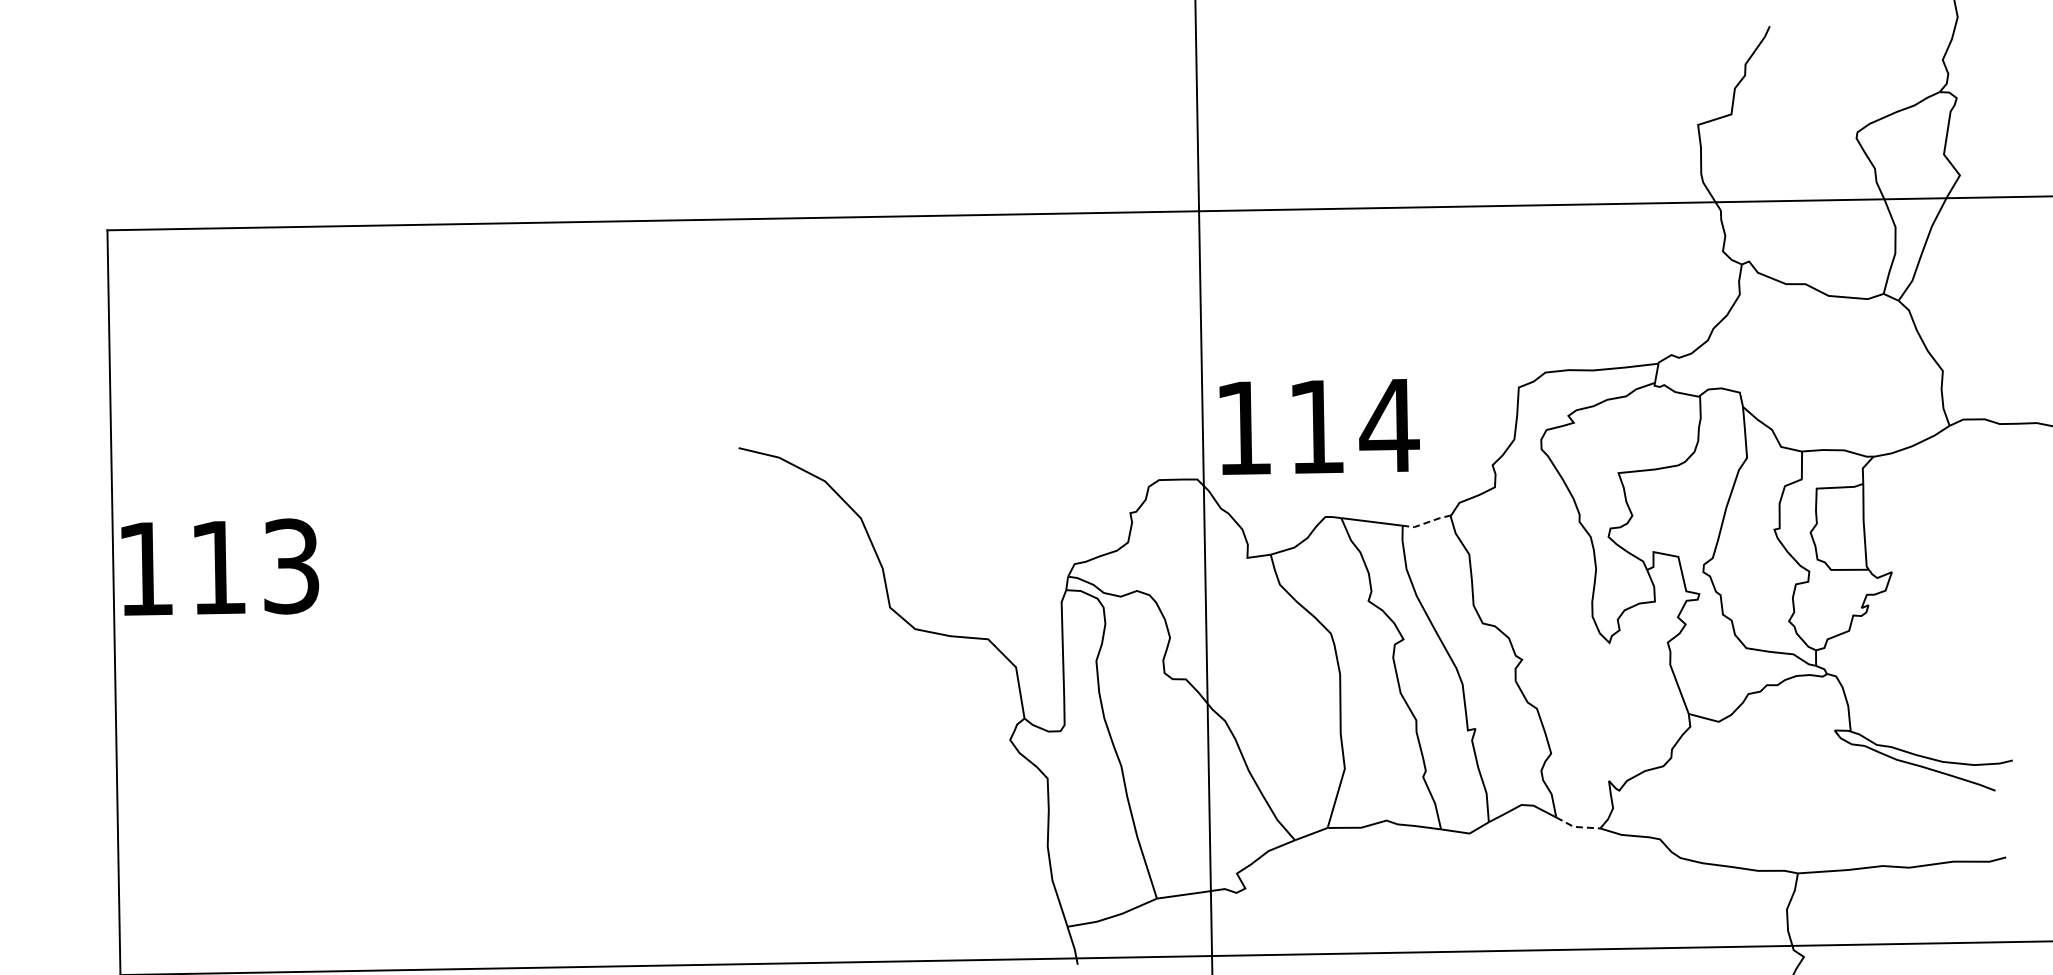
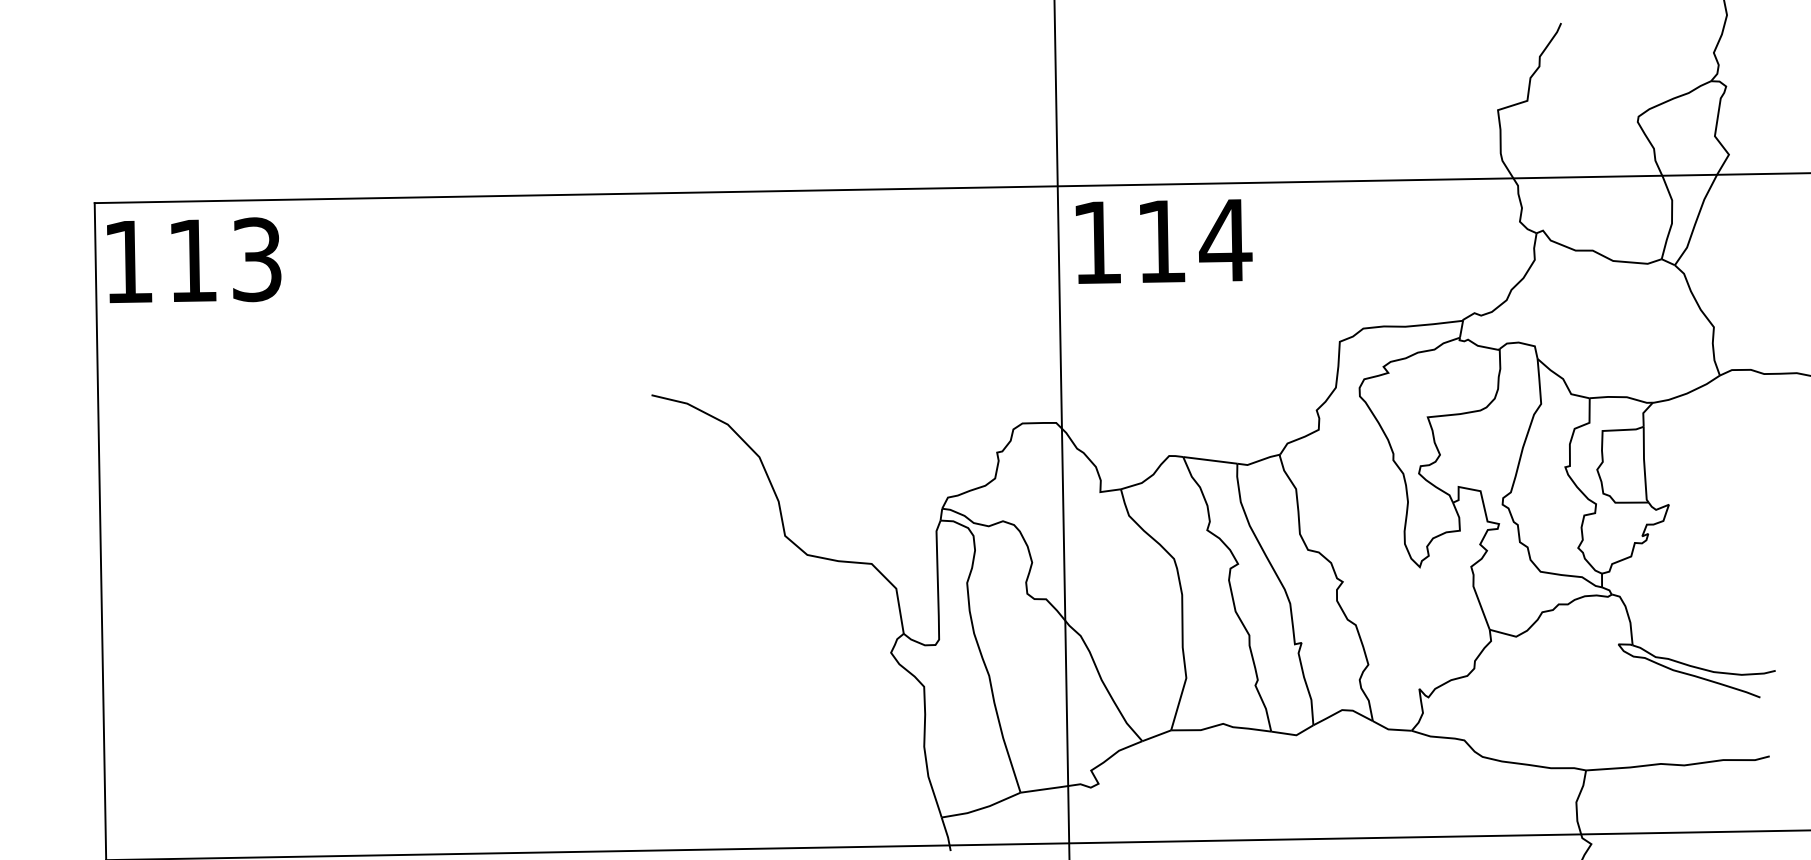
text: (1319, 426) -> (1163, 241), moved
line: (1427, 522) -> (1259, 460), dashed -> solid
text: (220, 566) -> (194, 259), moved
line: (1576, 827) -> (1390, 729), dashed -> solid

